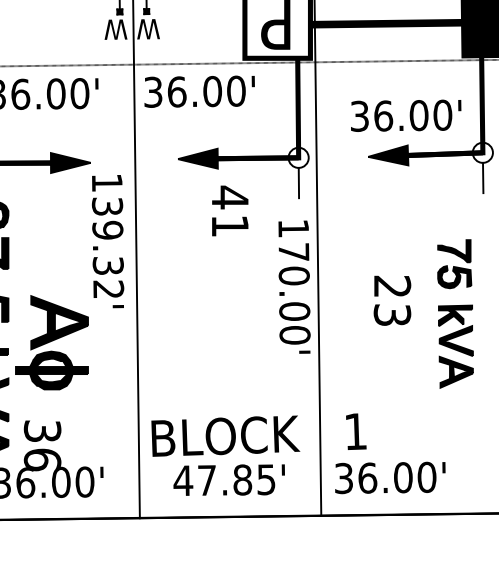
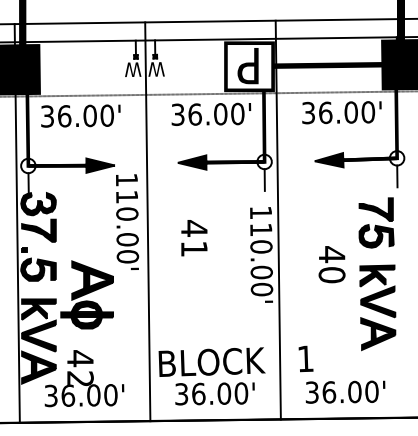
text: (199, 90) -> (211, 113), moved
text: (405, 115) -> (341, 112), moved
text: (230, 211) -> (194, 238), moved
text: (108, 247) -> (127, 226), 139.32' -> 110.00'
text: (294, 251) -> (261, 229), 170.00' -> 110.00'
text: (391, 300) -> (331, 264), 23 -> 40
part: (455, 314) -> (377, 274), size x1.43
text: (42, 444) -> (80, 368), 36 -> 42
text: (390, 476) -> (345, 391), moved
text: (224, 479) -> (211, 393), 47.85' -> 36.00'

